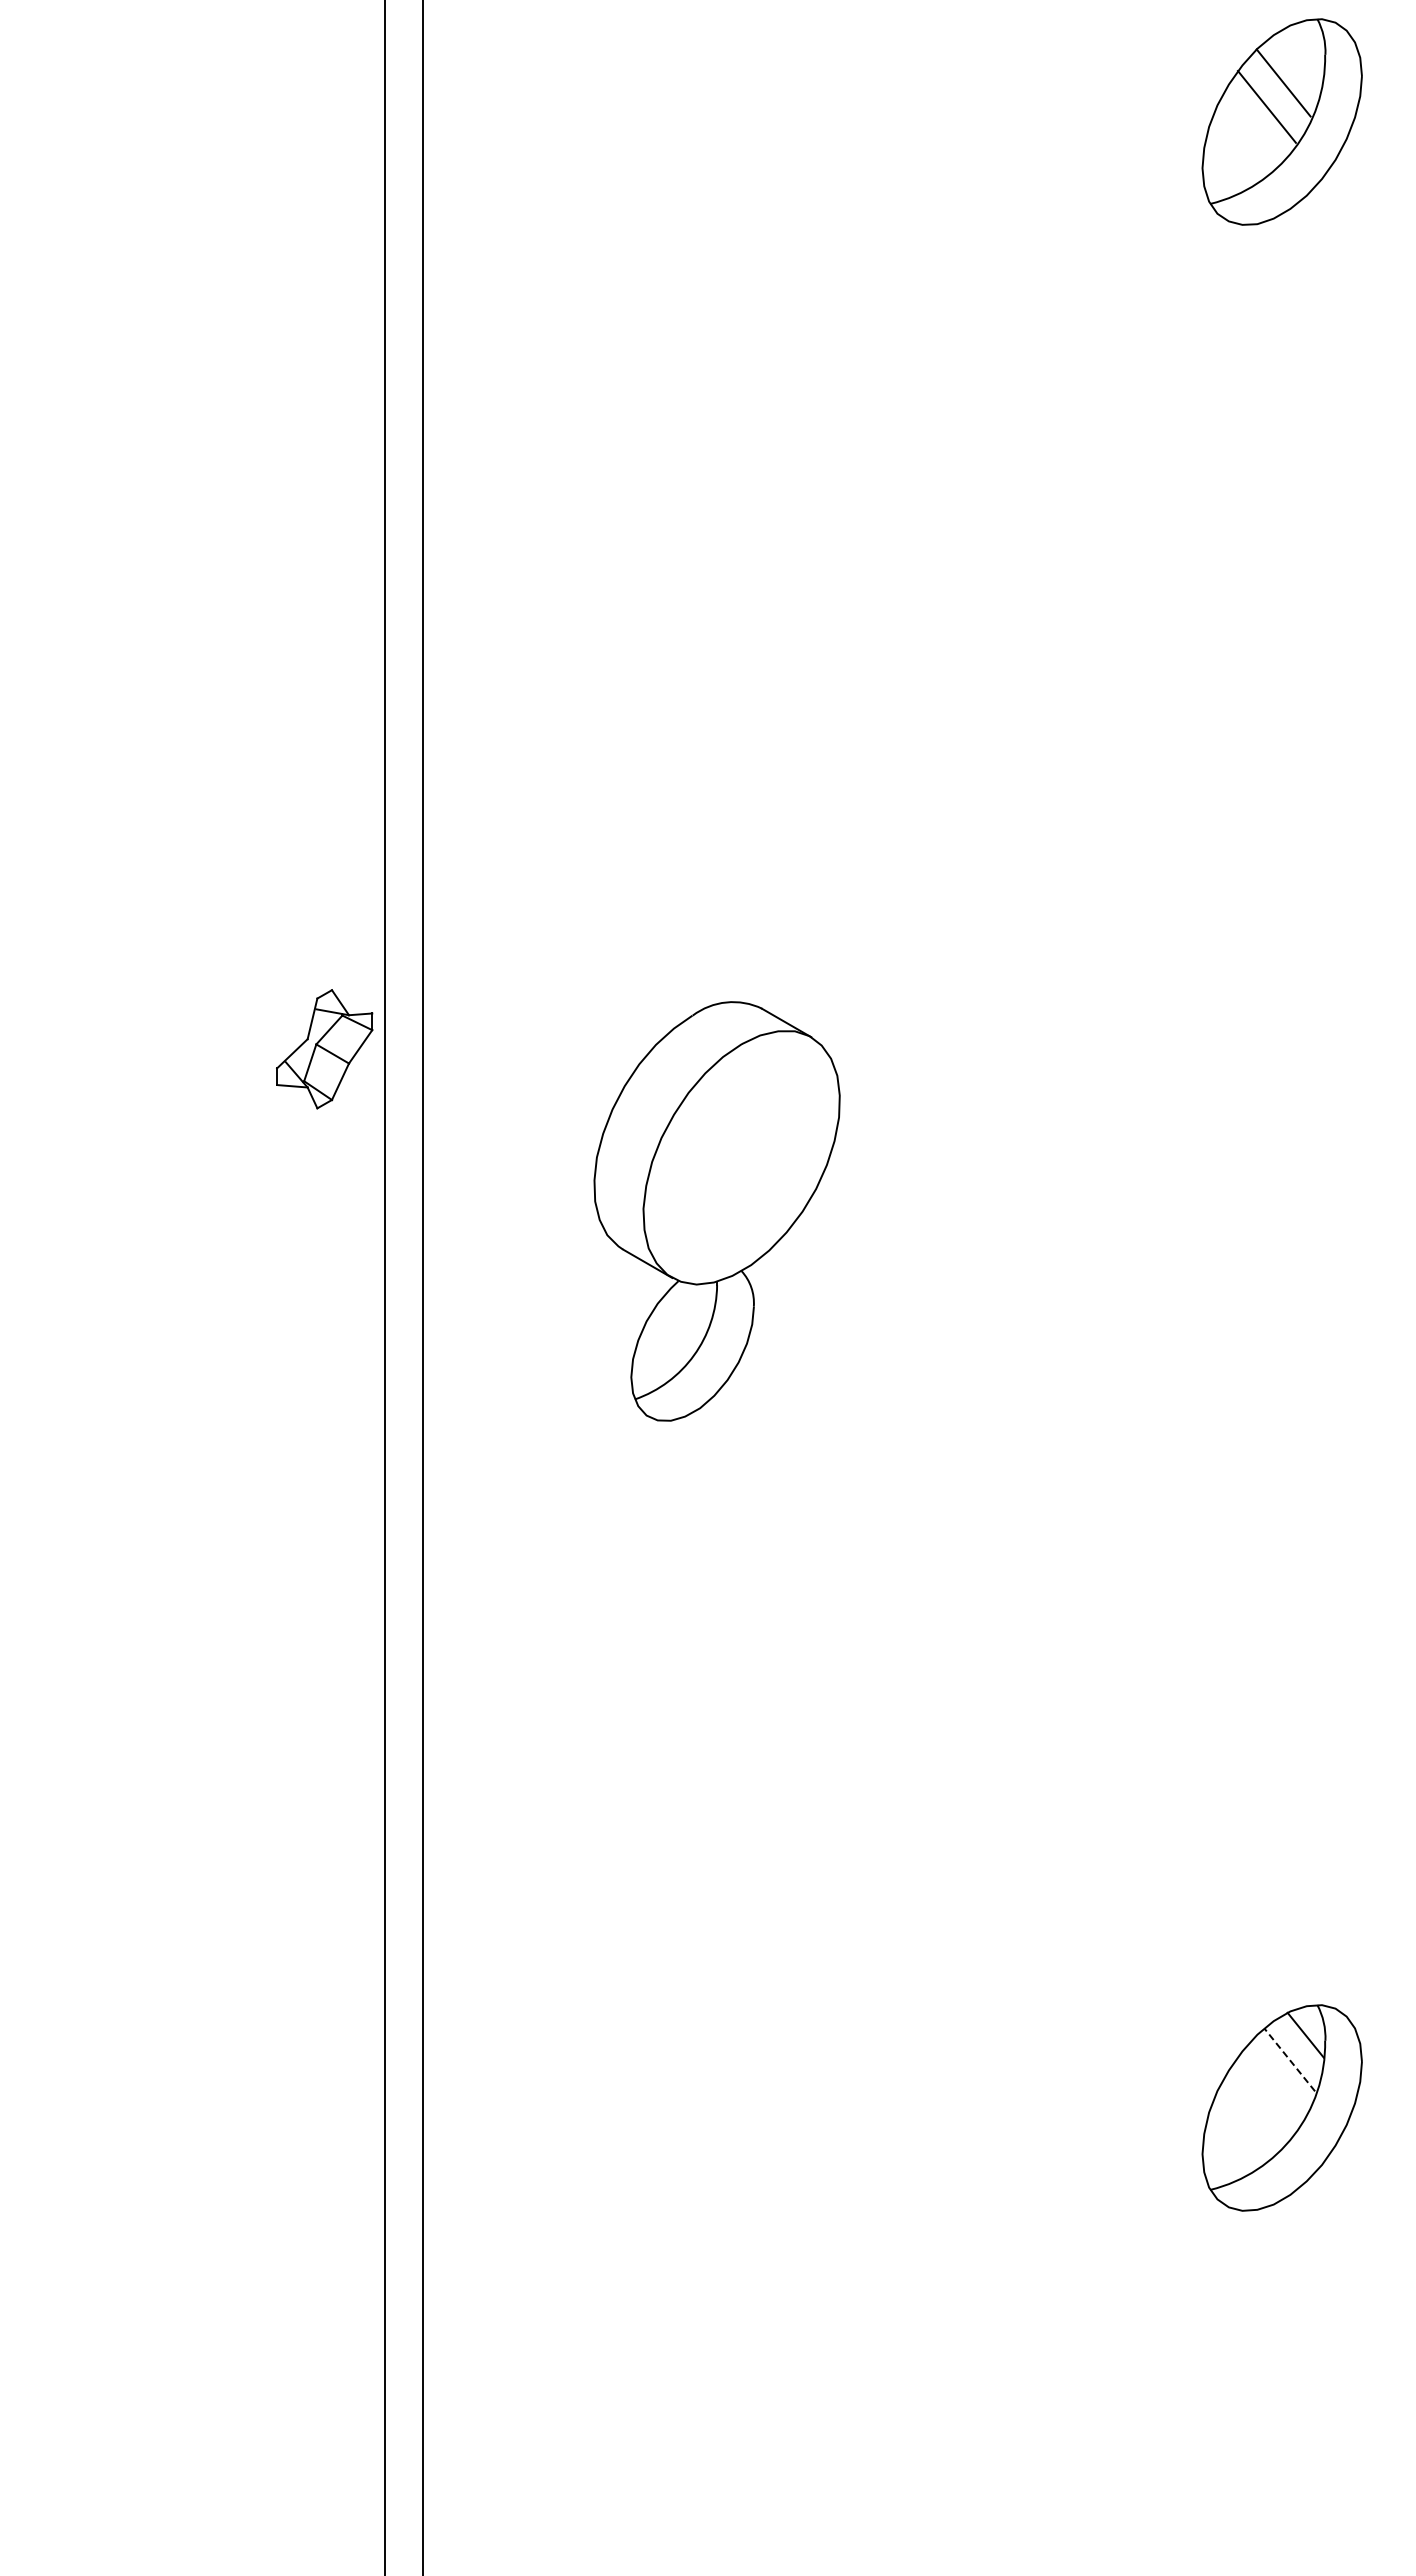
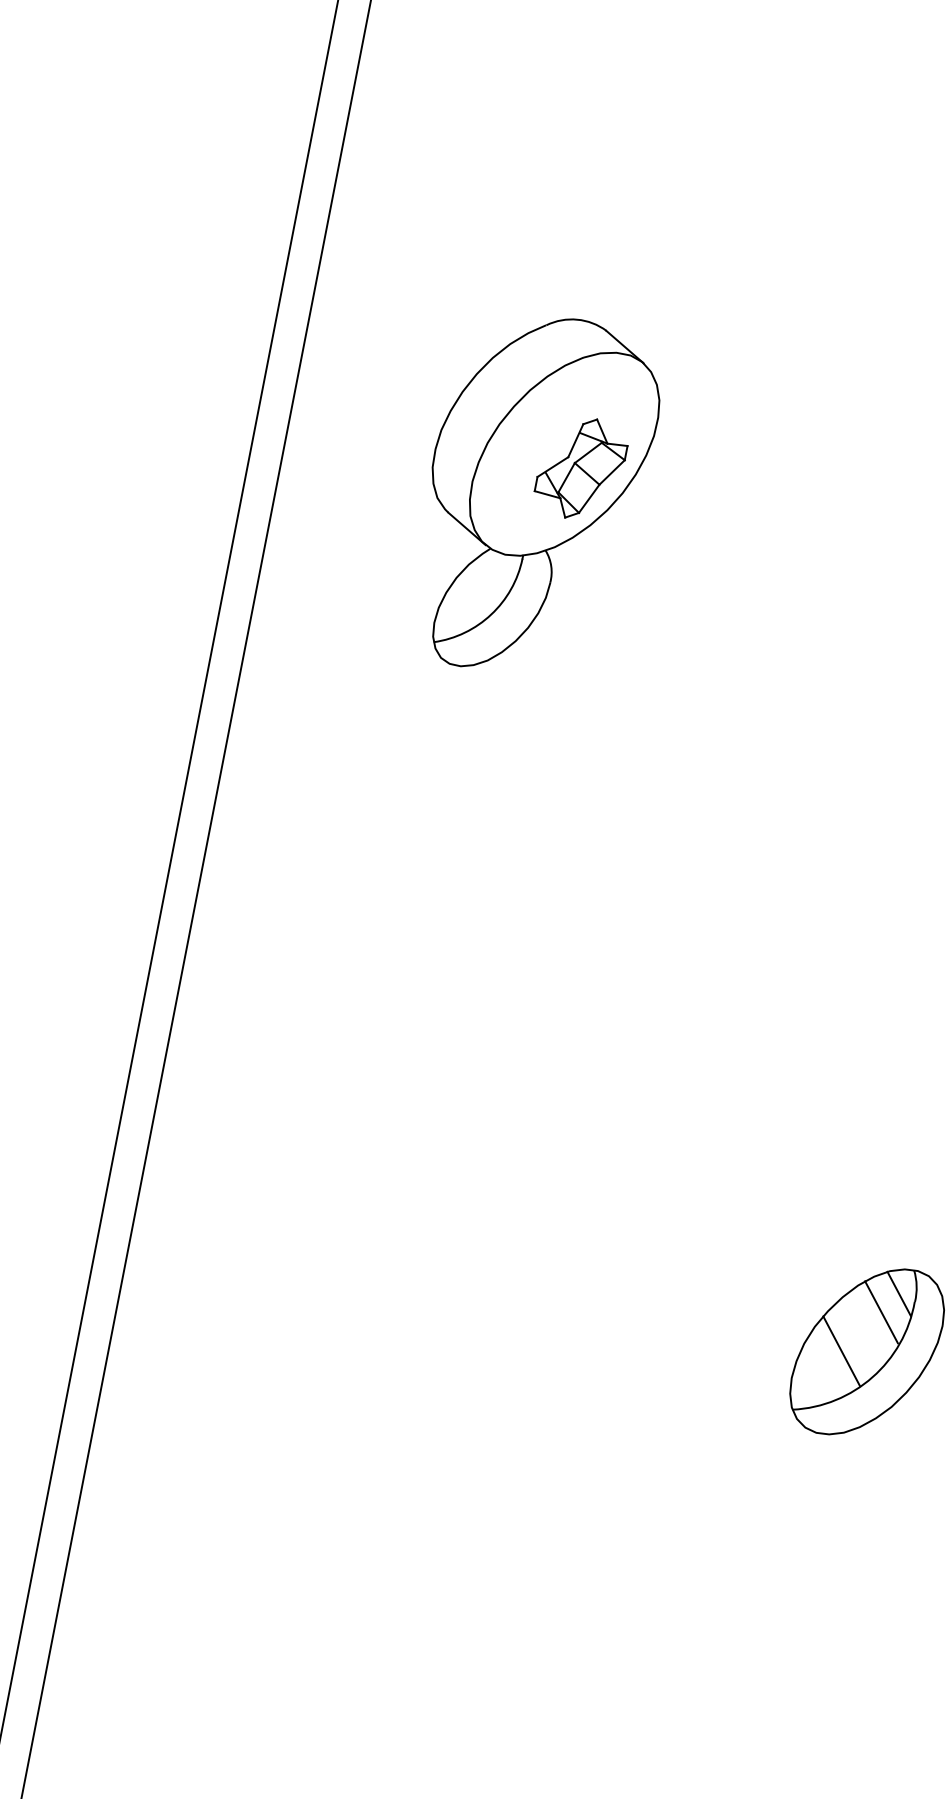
part: (324, 1049) -> (580, 468), moved
line: (1289, 2059) -> (881, 1311), dashed -> solid
line: (1252, 2112) -> (841, 1350), added

